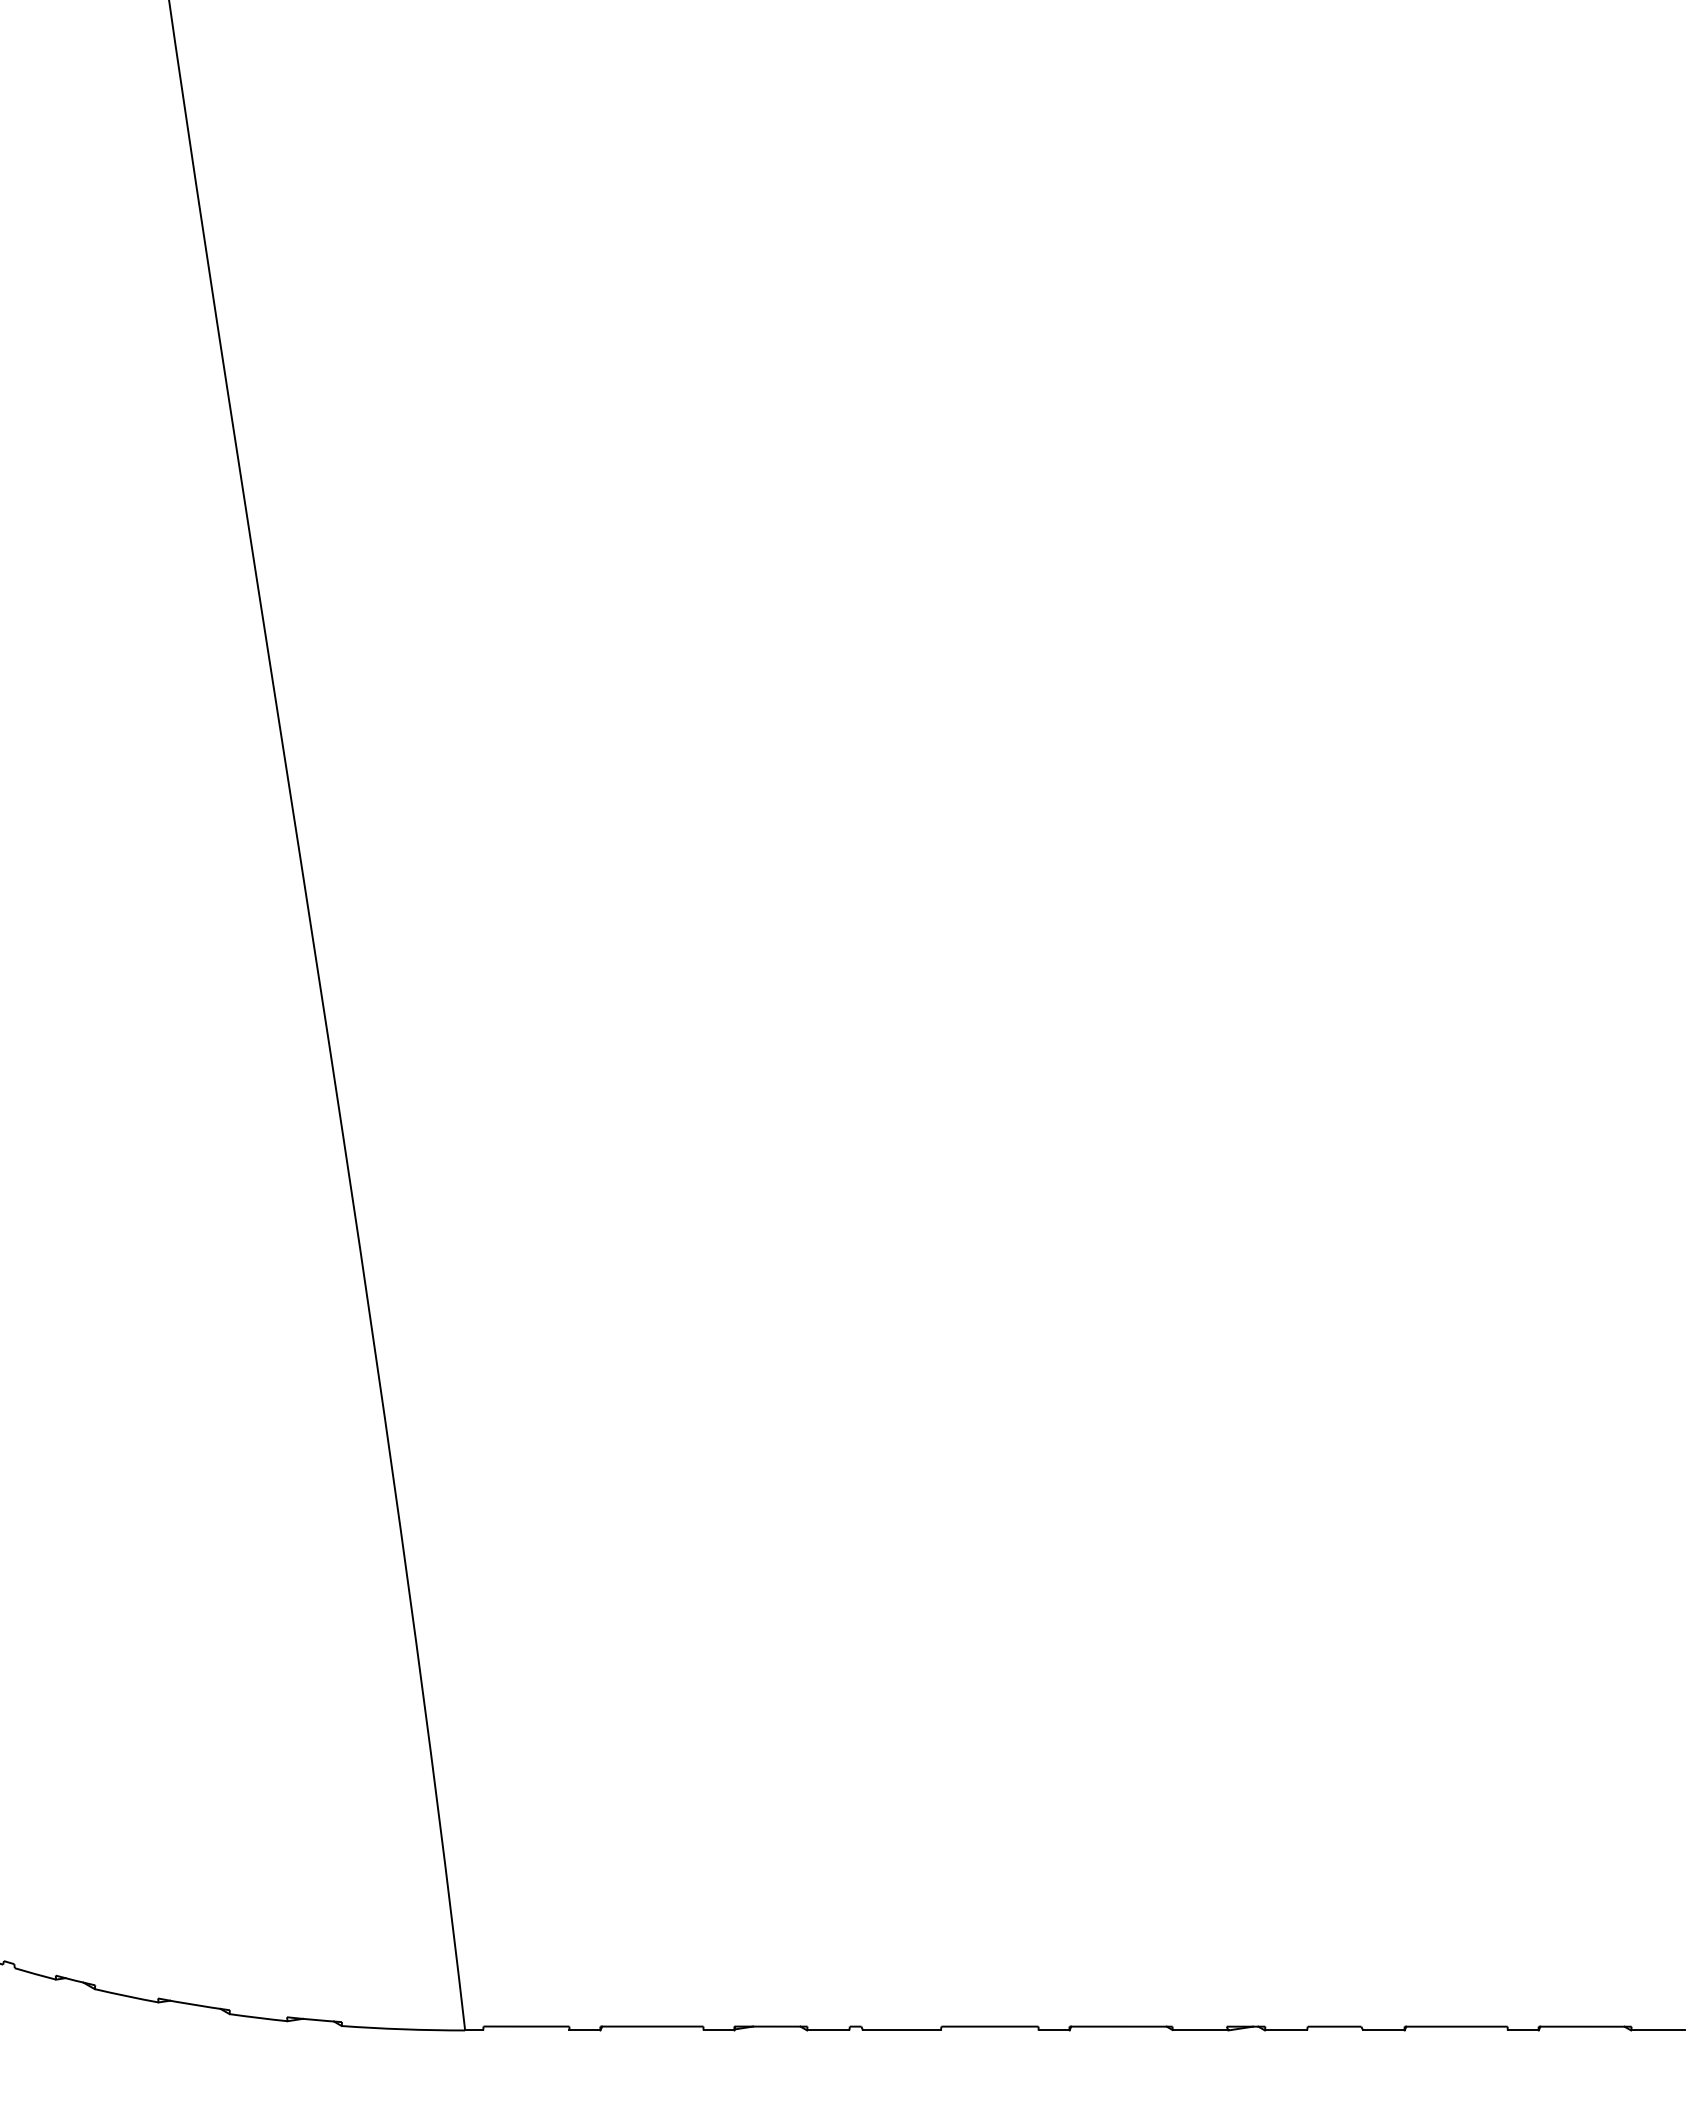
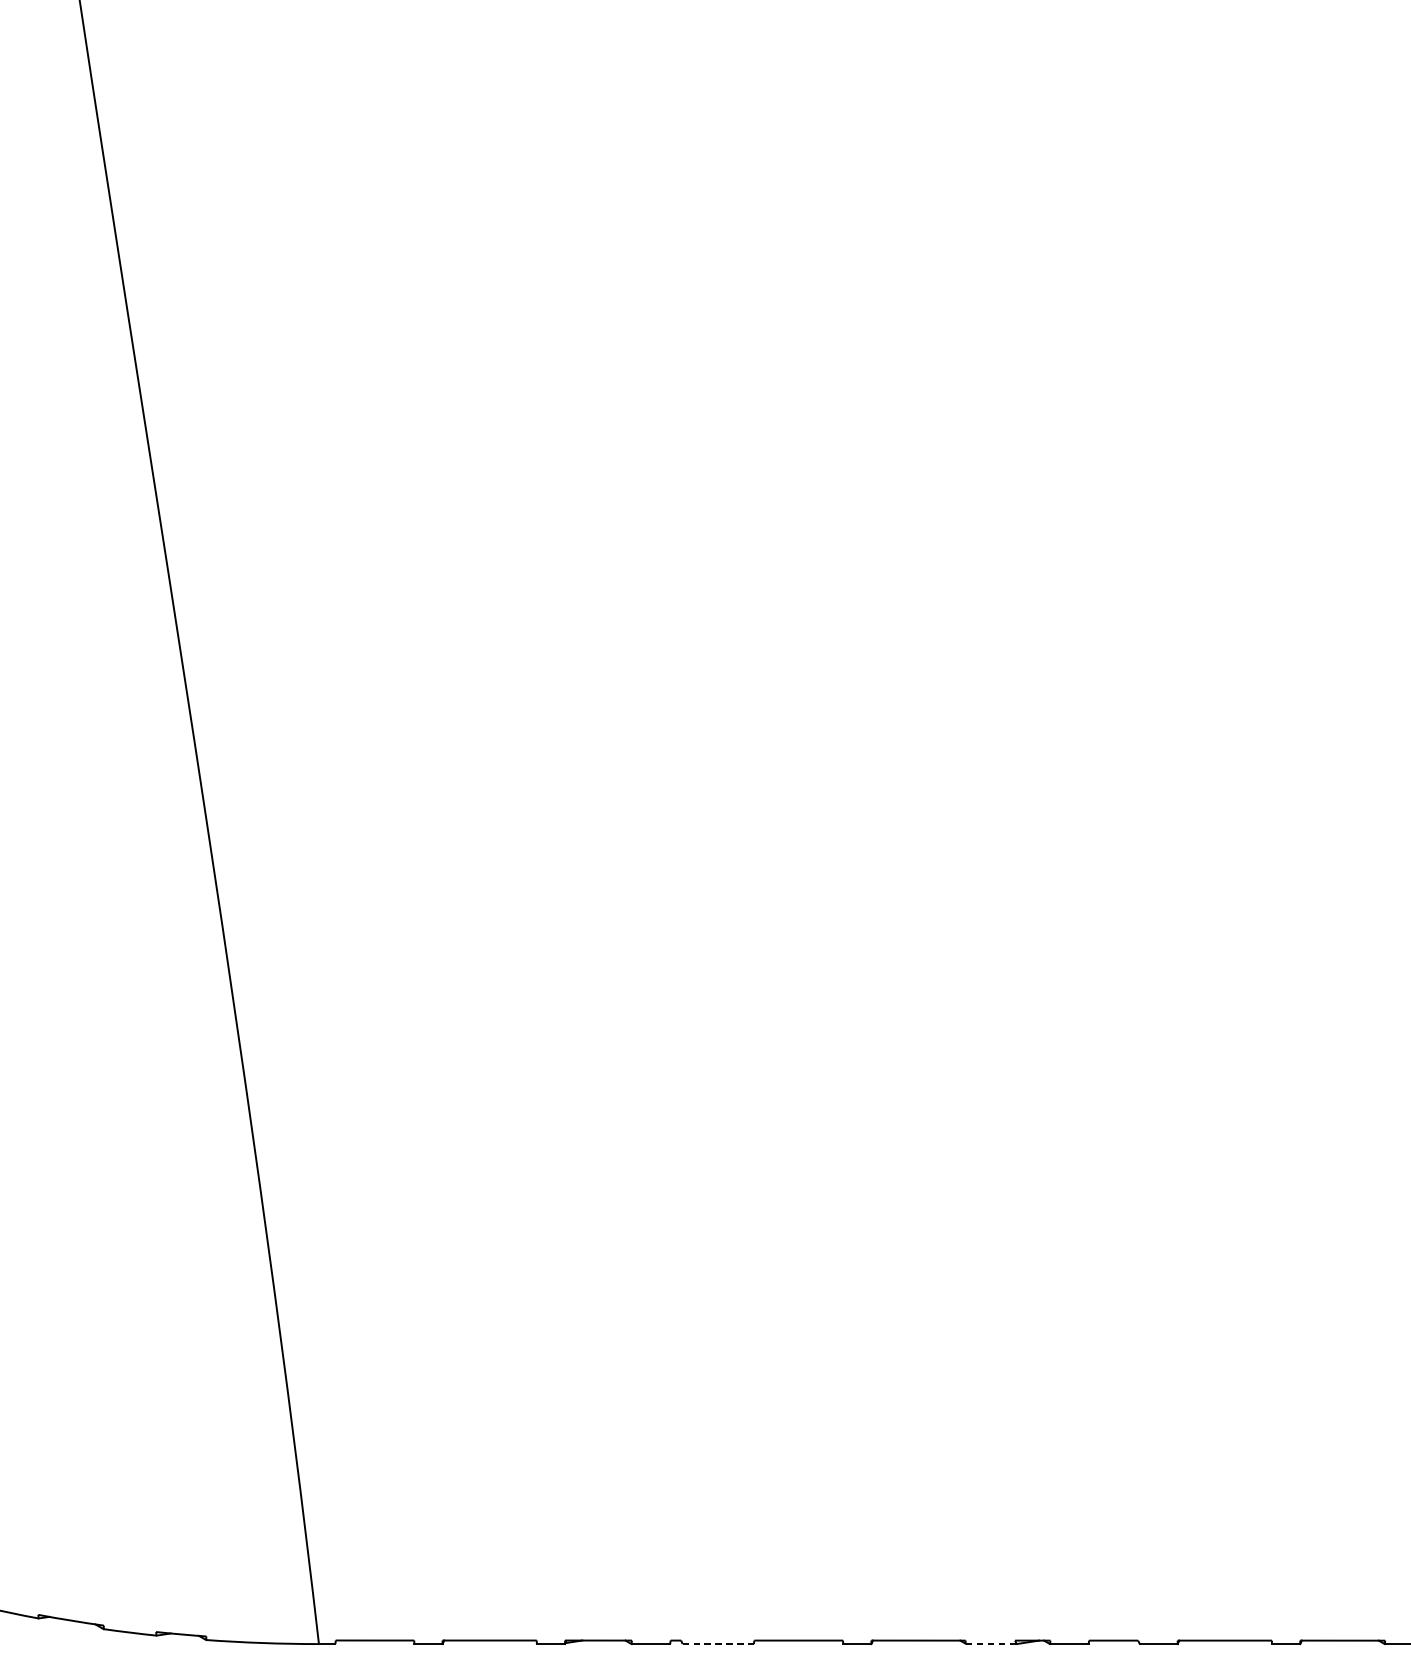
line: (902, 2030) -> (718, 1644), solid -> dashed
line: (1200, 2030) -> (991, 1644), solid -> dashed

